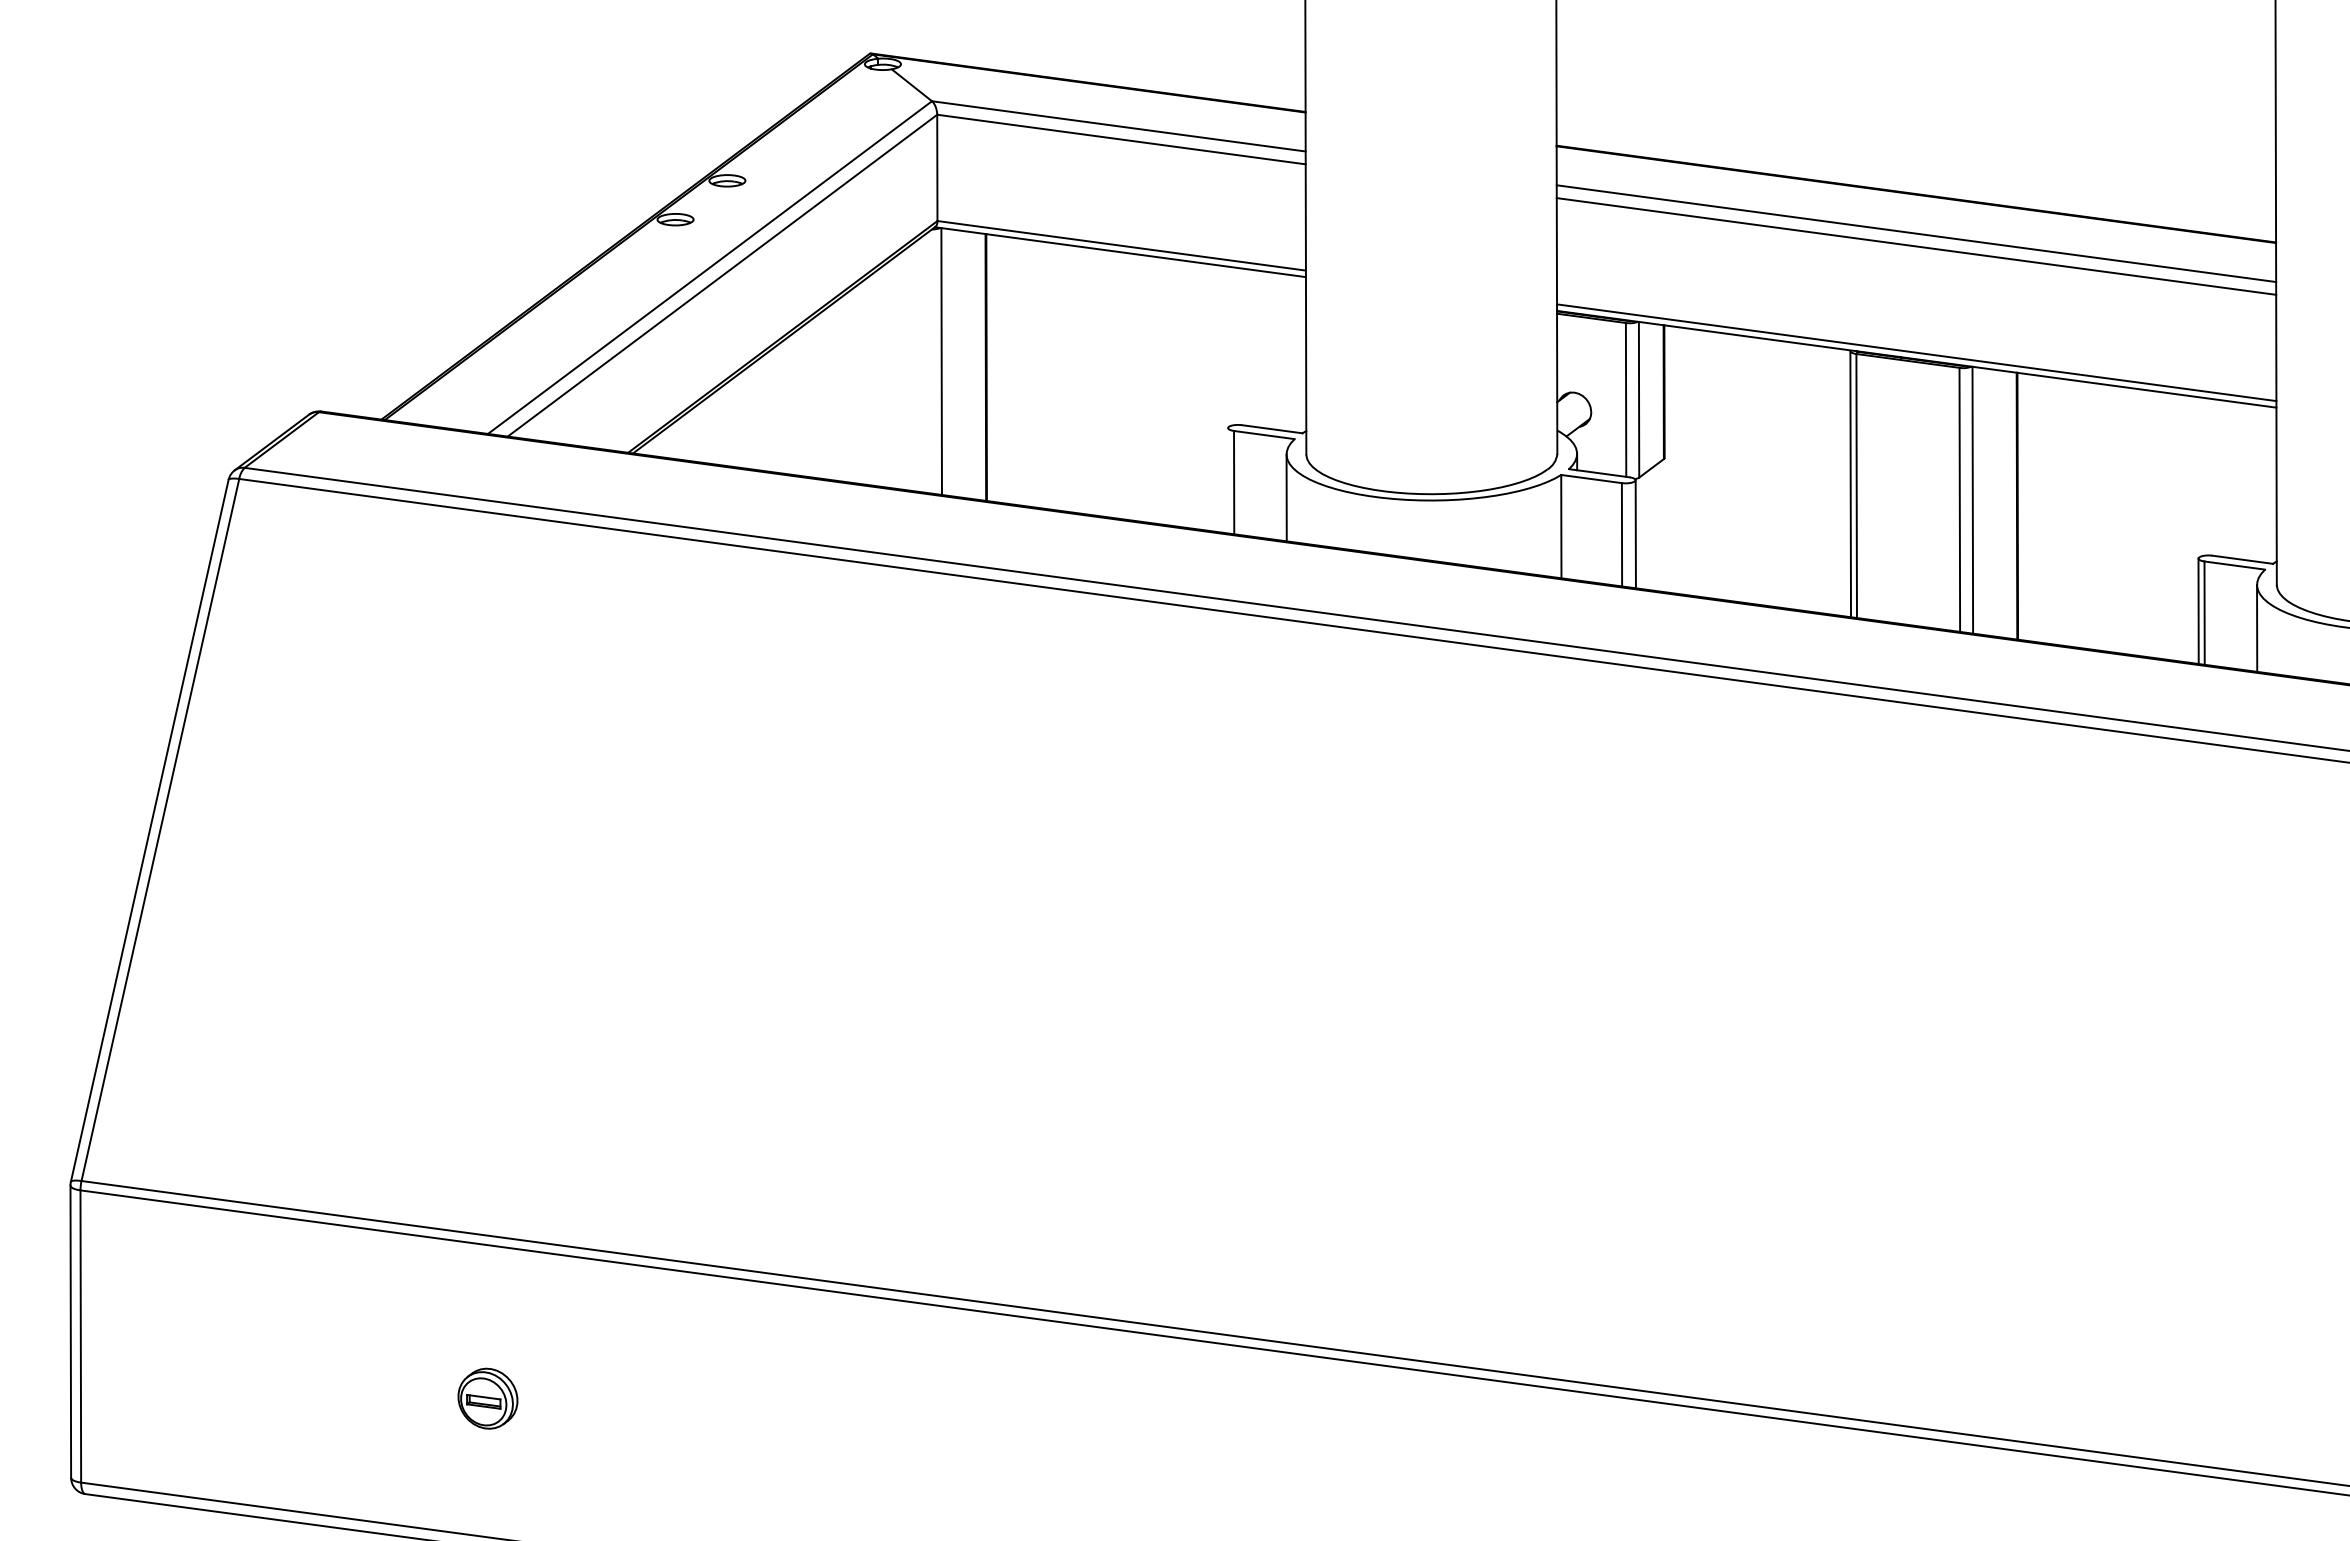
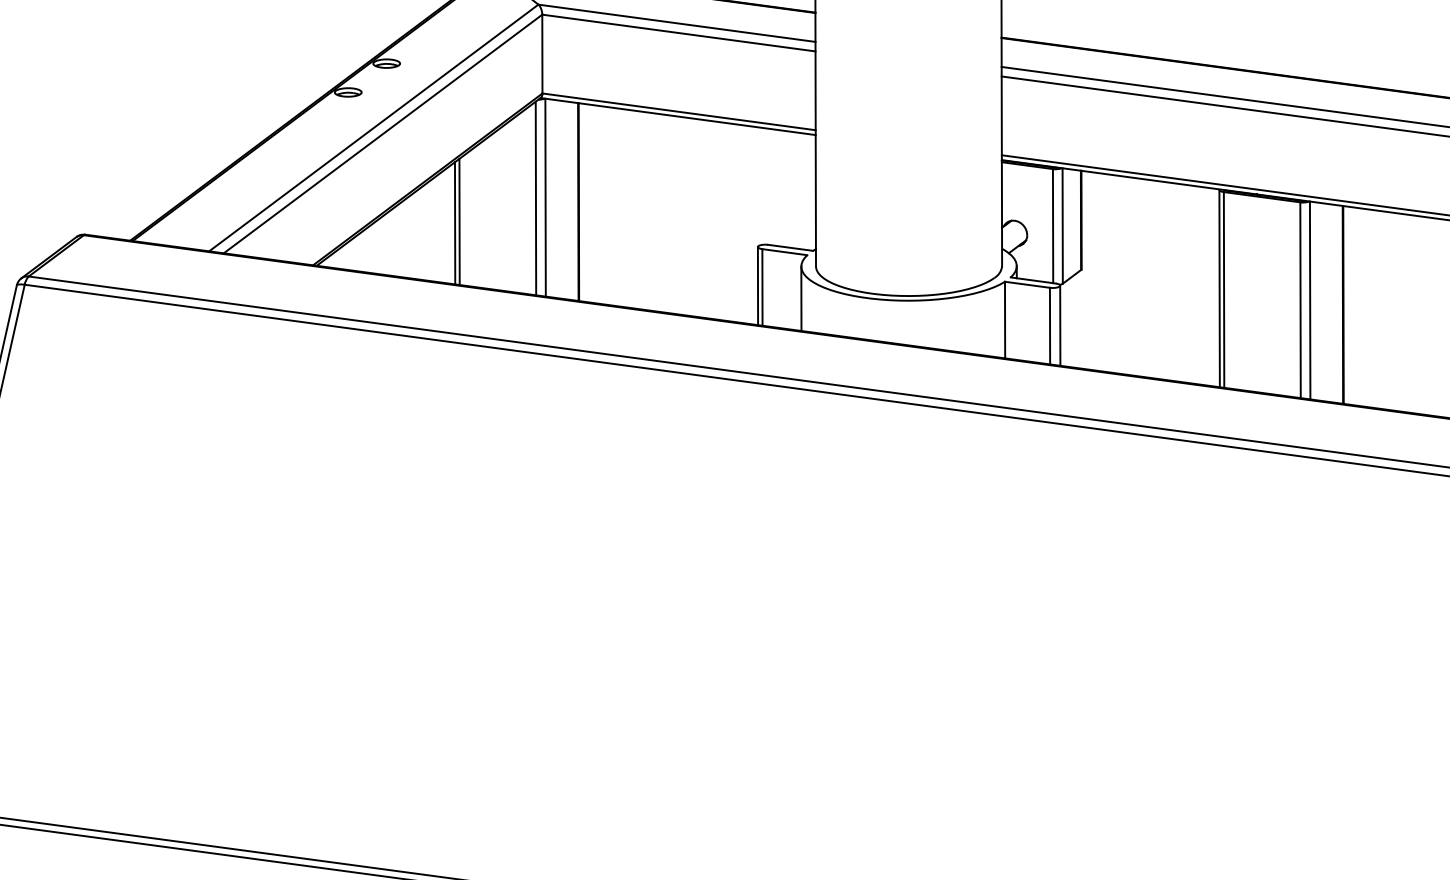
line: (928, 362) -> (535, 198), added
line: (825, 394) -> (459, 222), added
line: (819, 395) -> (454, 222), added
line: (1228, 480) -> (758, 285), added

